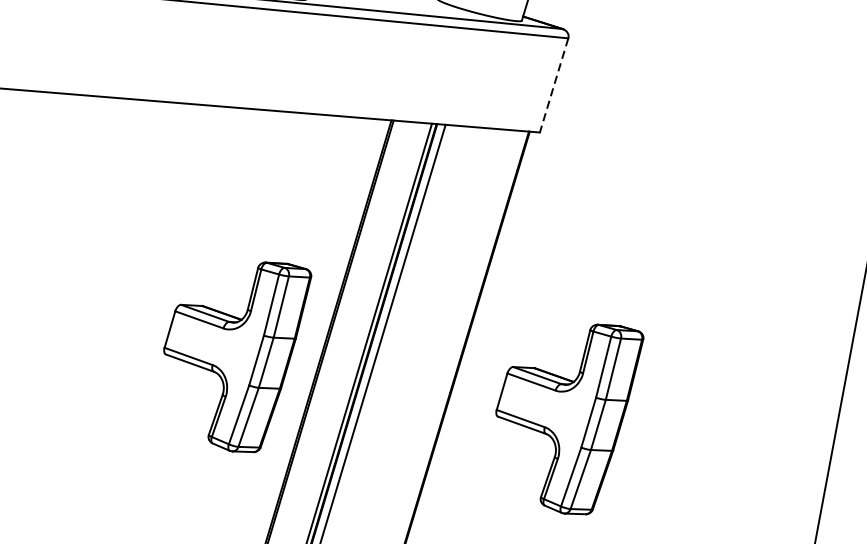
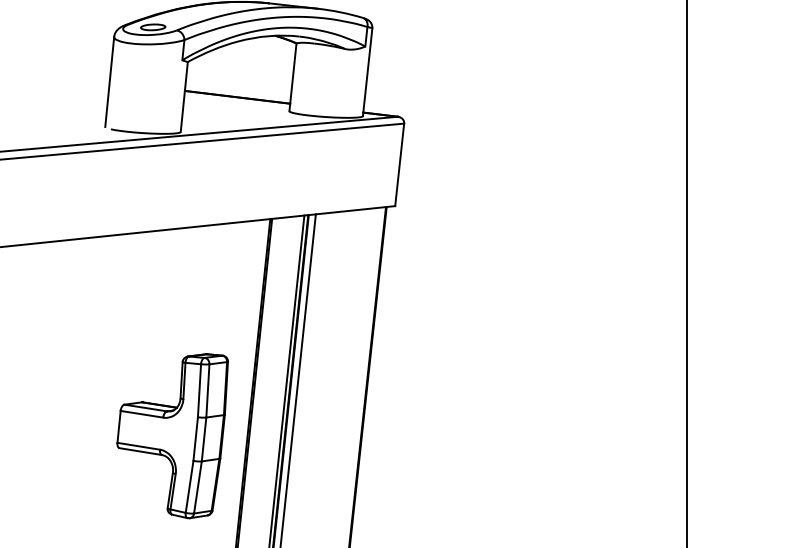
line: (553, 86) -> (399, 165), dashed -> solid
part: (562, 414) -> (457, 436), removed

